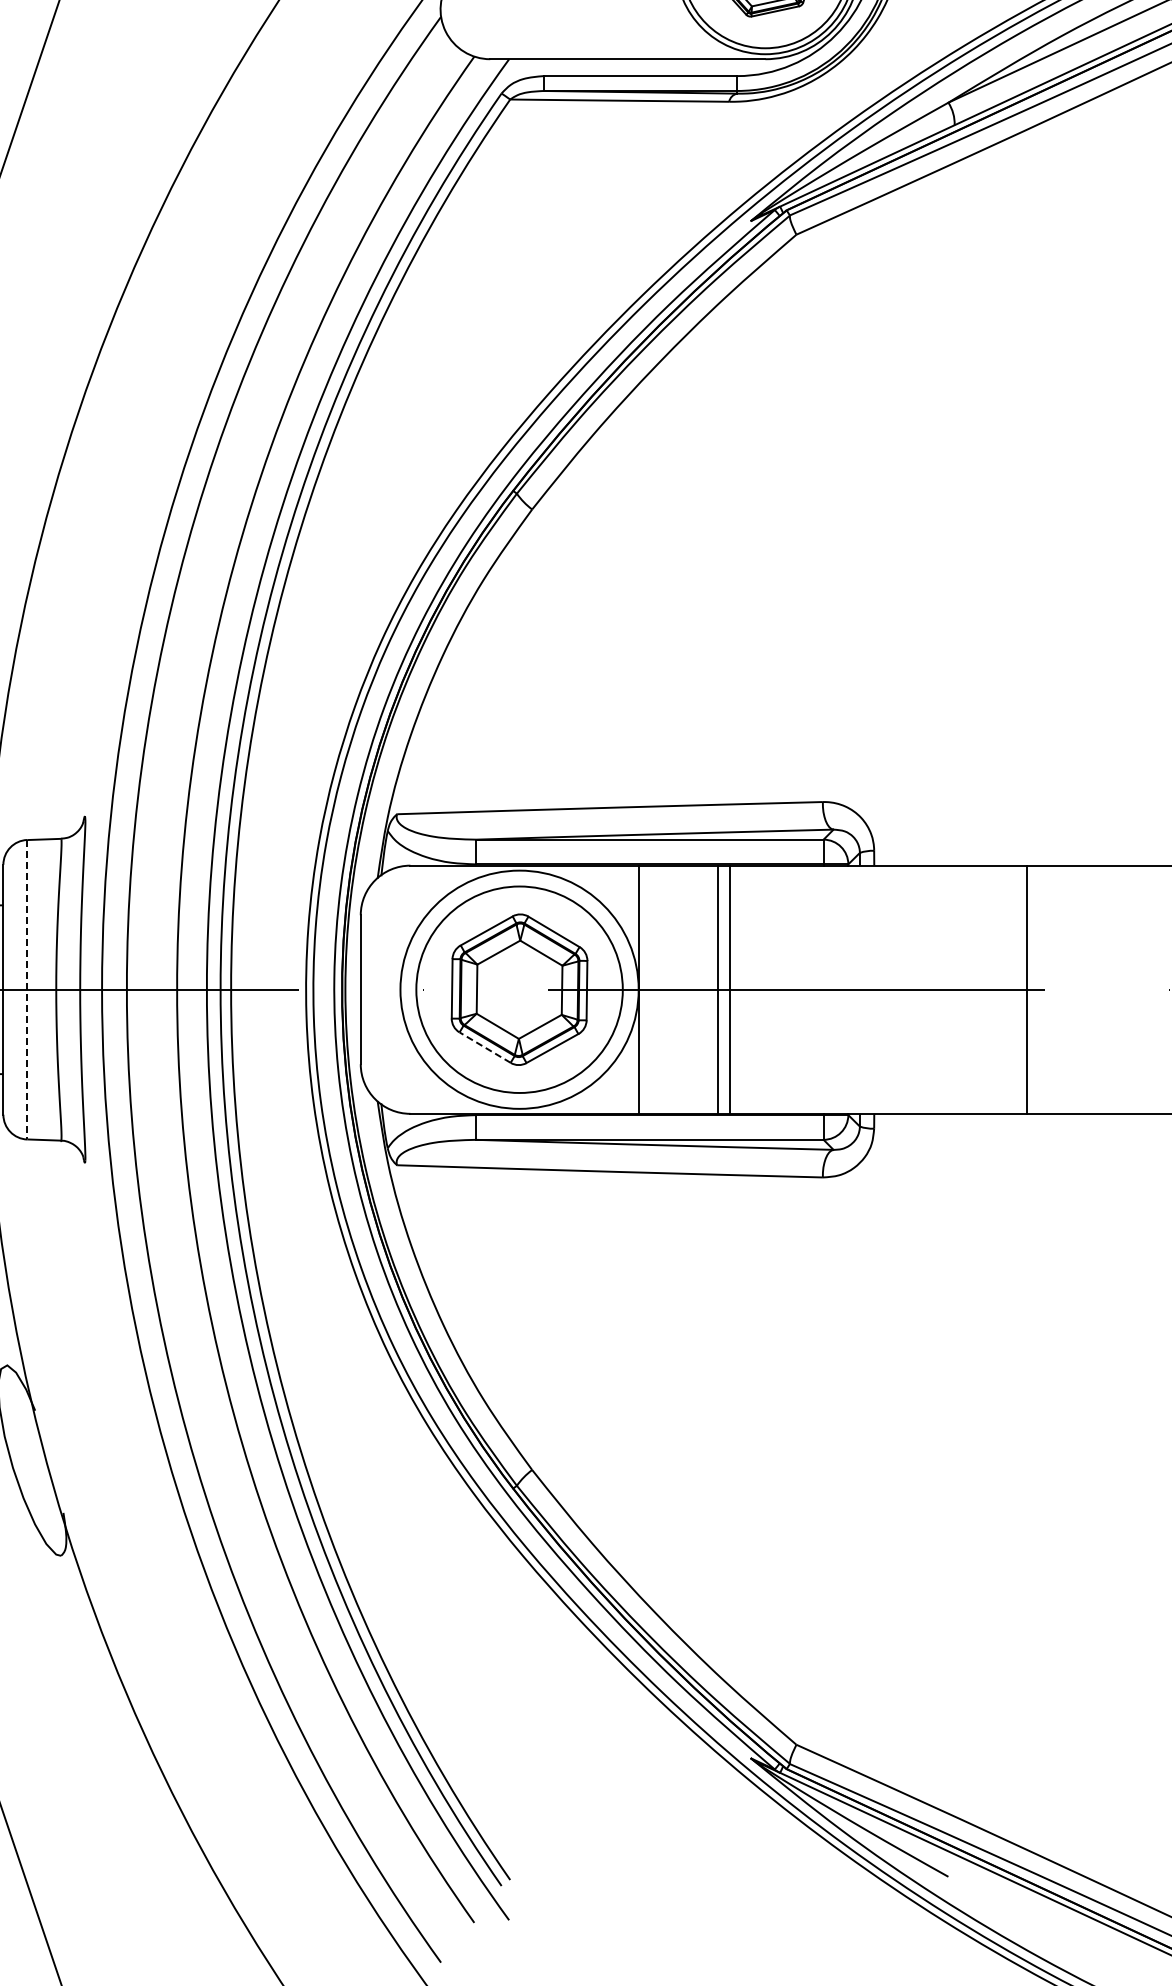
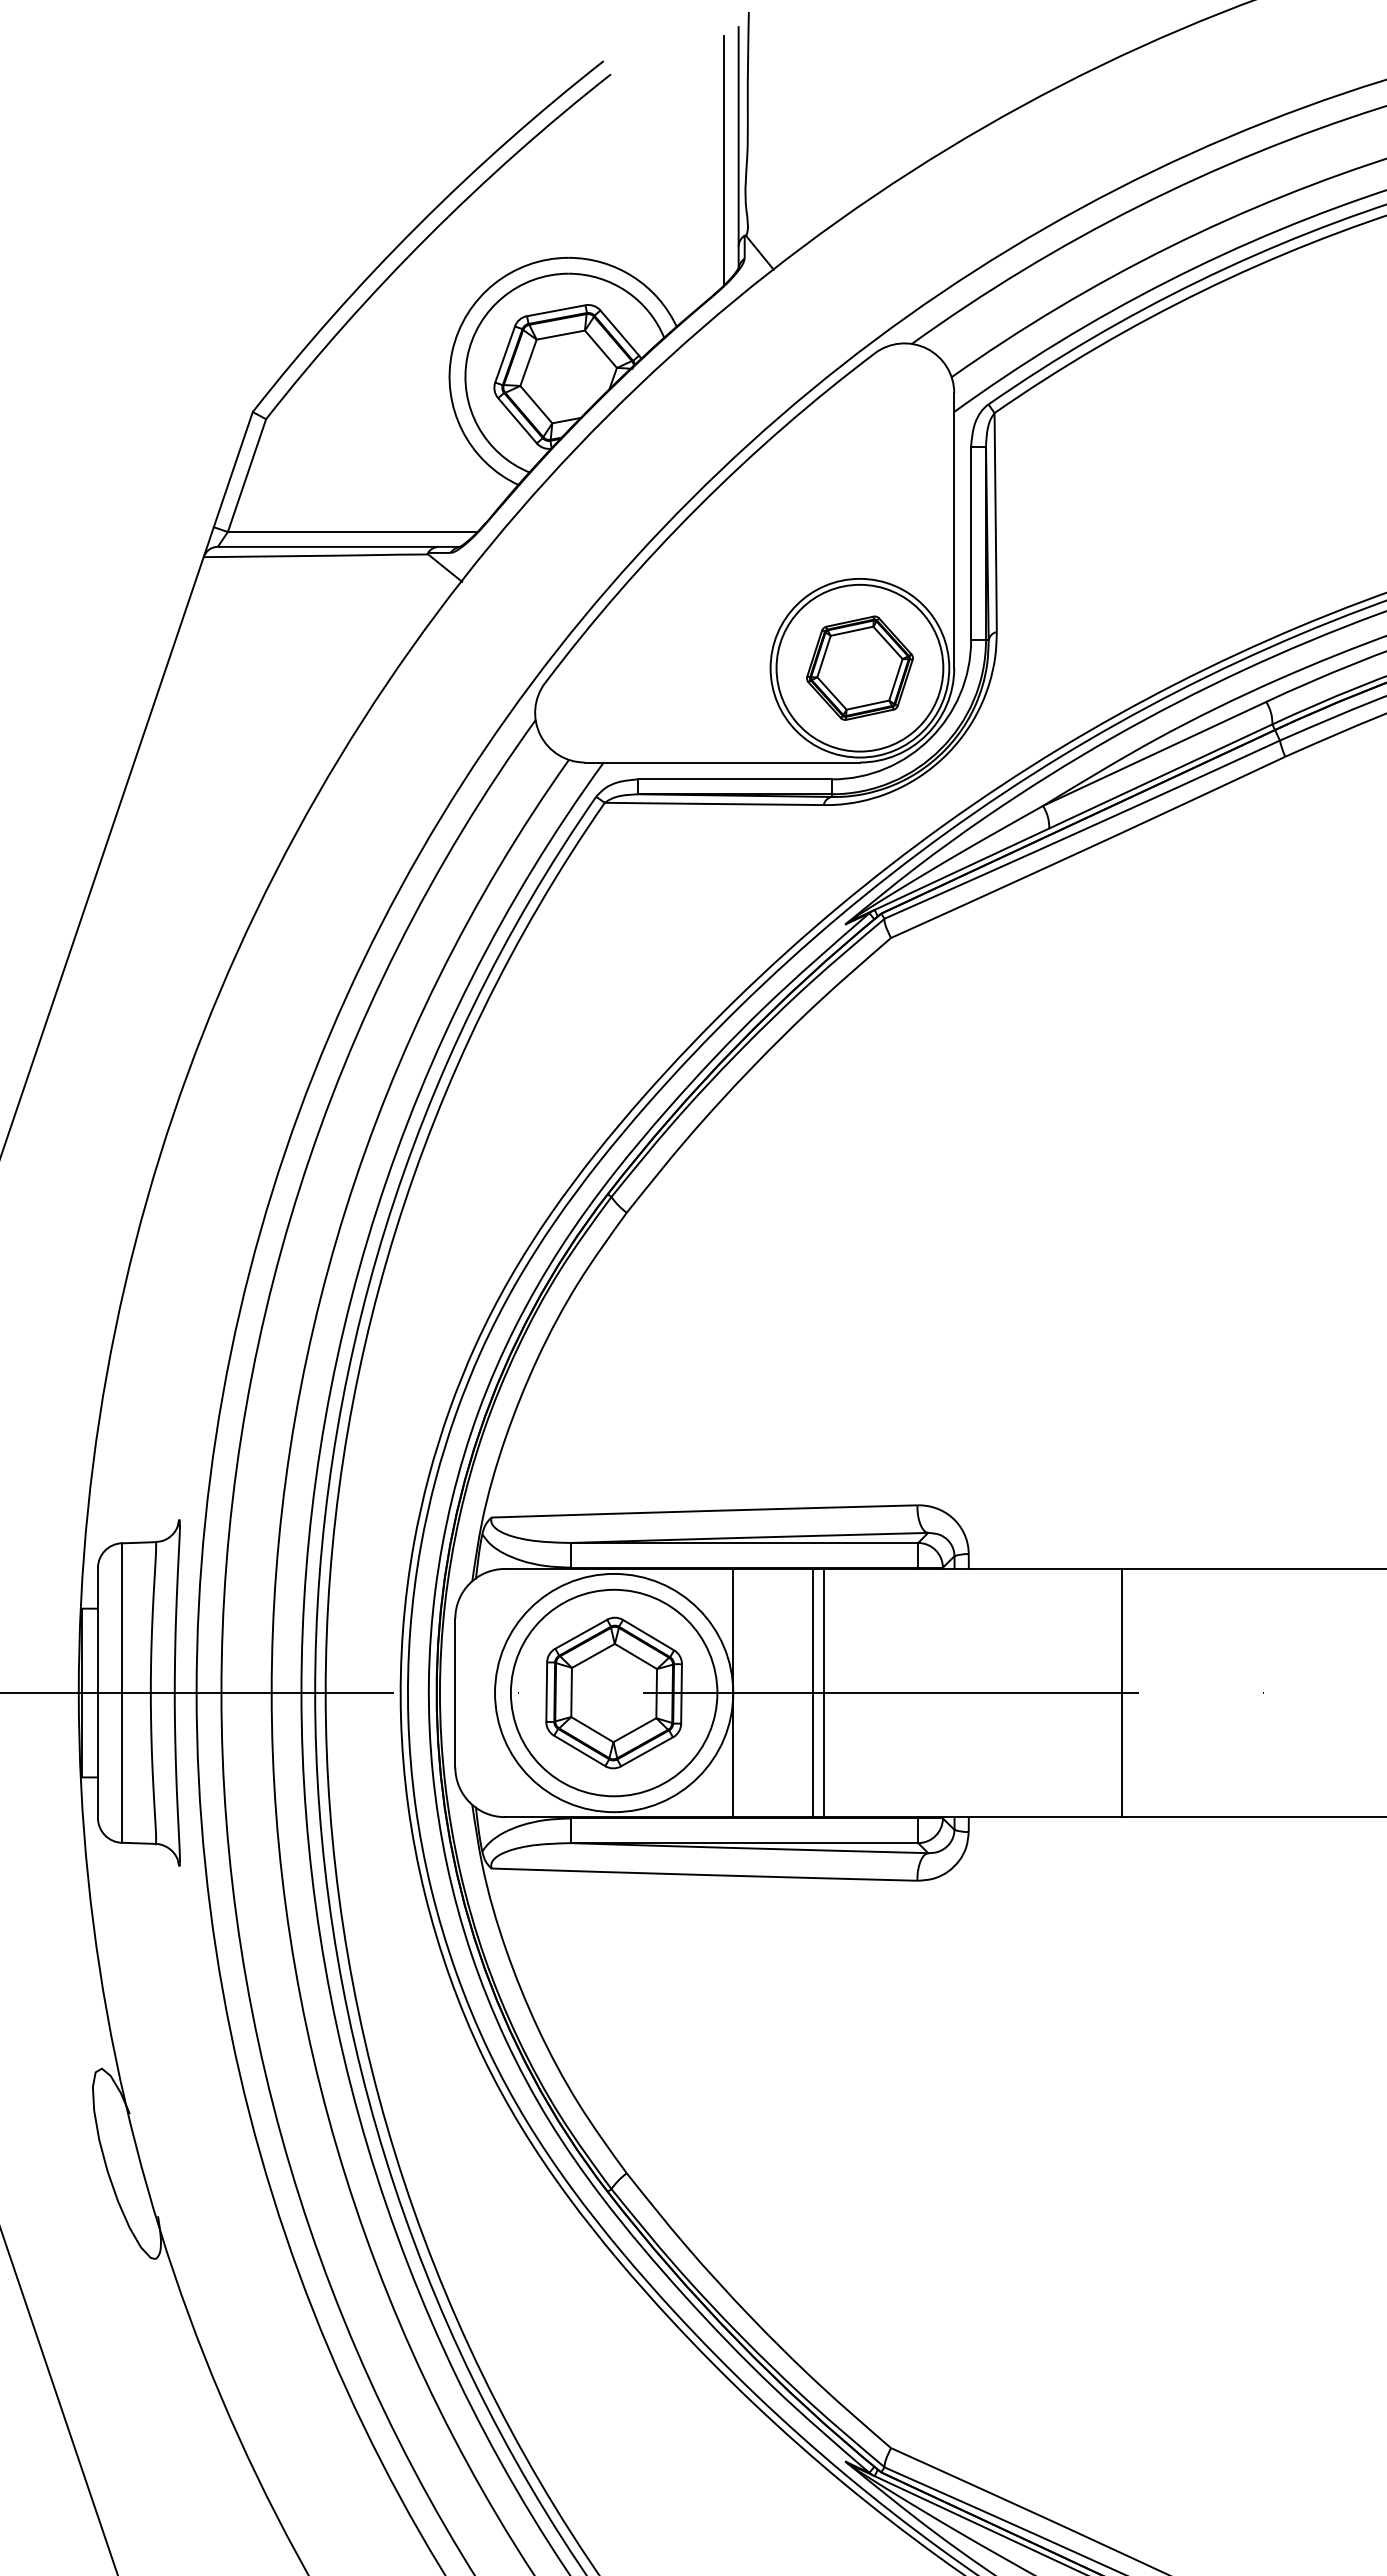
line: (26, 990) -> (121, 1693), dashed -> solid
line: (484, 1047) -> (579, 1750), dashed -> solid

